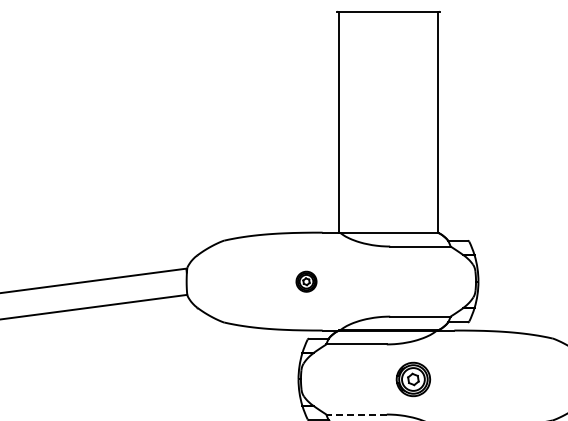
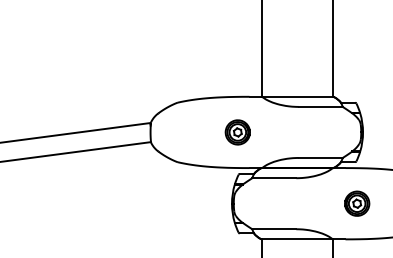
part: (306, 281) -> (237, 132), size x1.67
part: (413, 379) -> (357, 203), moved
line: (356, 414) -> (274, 229), dashed -> solid

